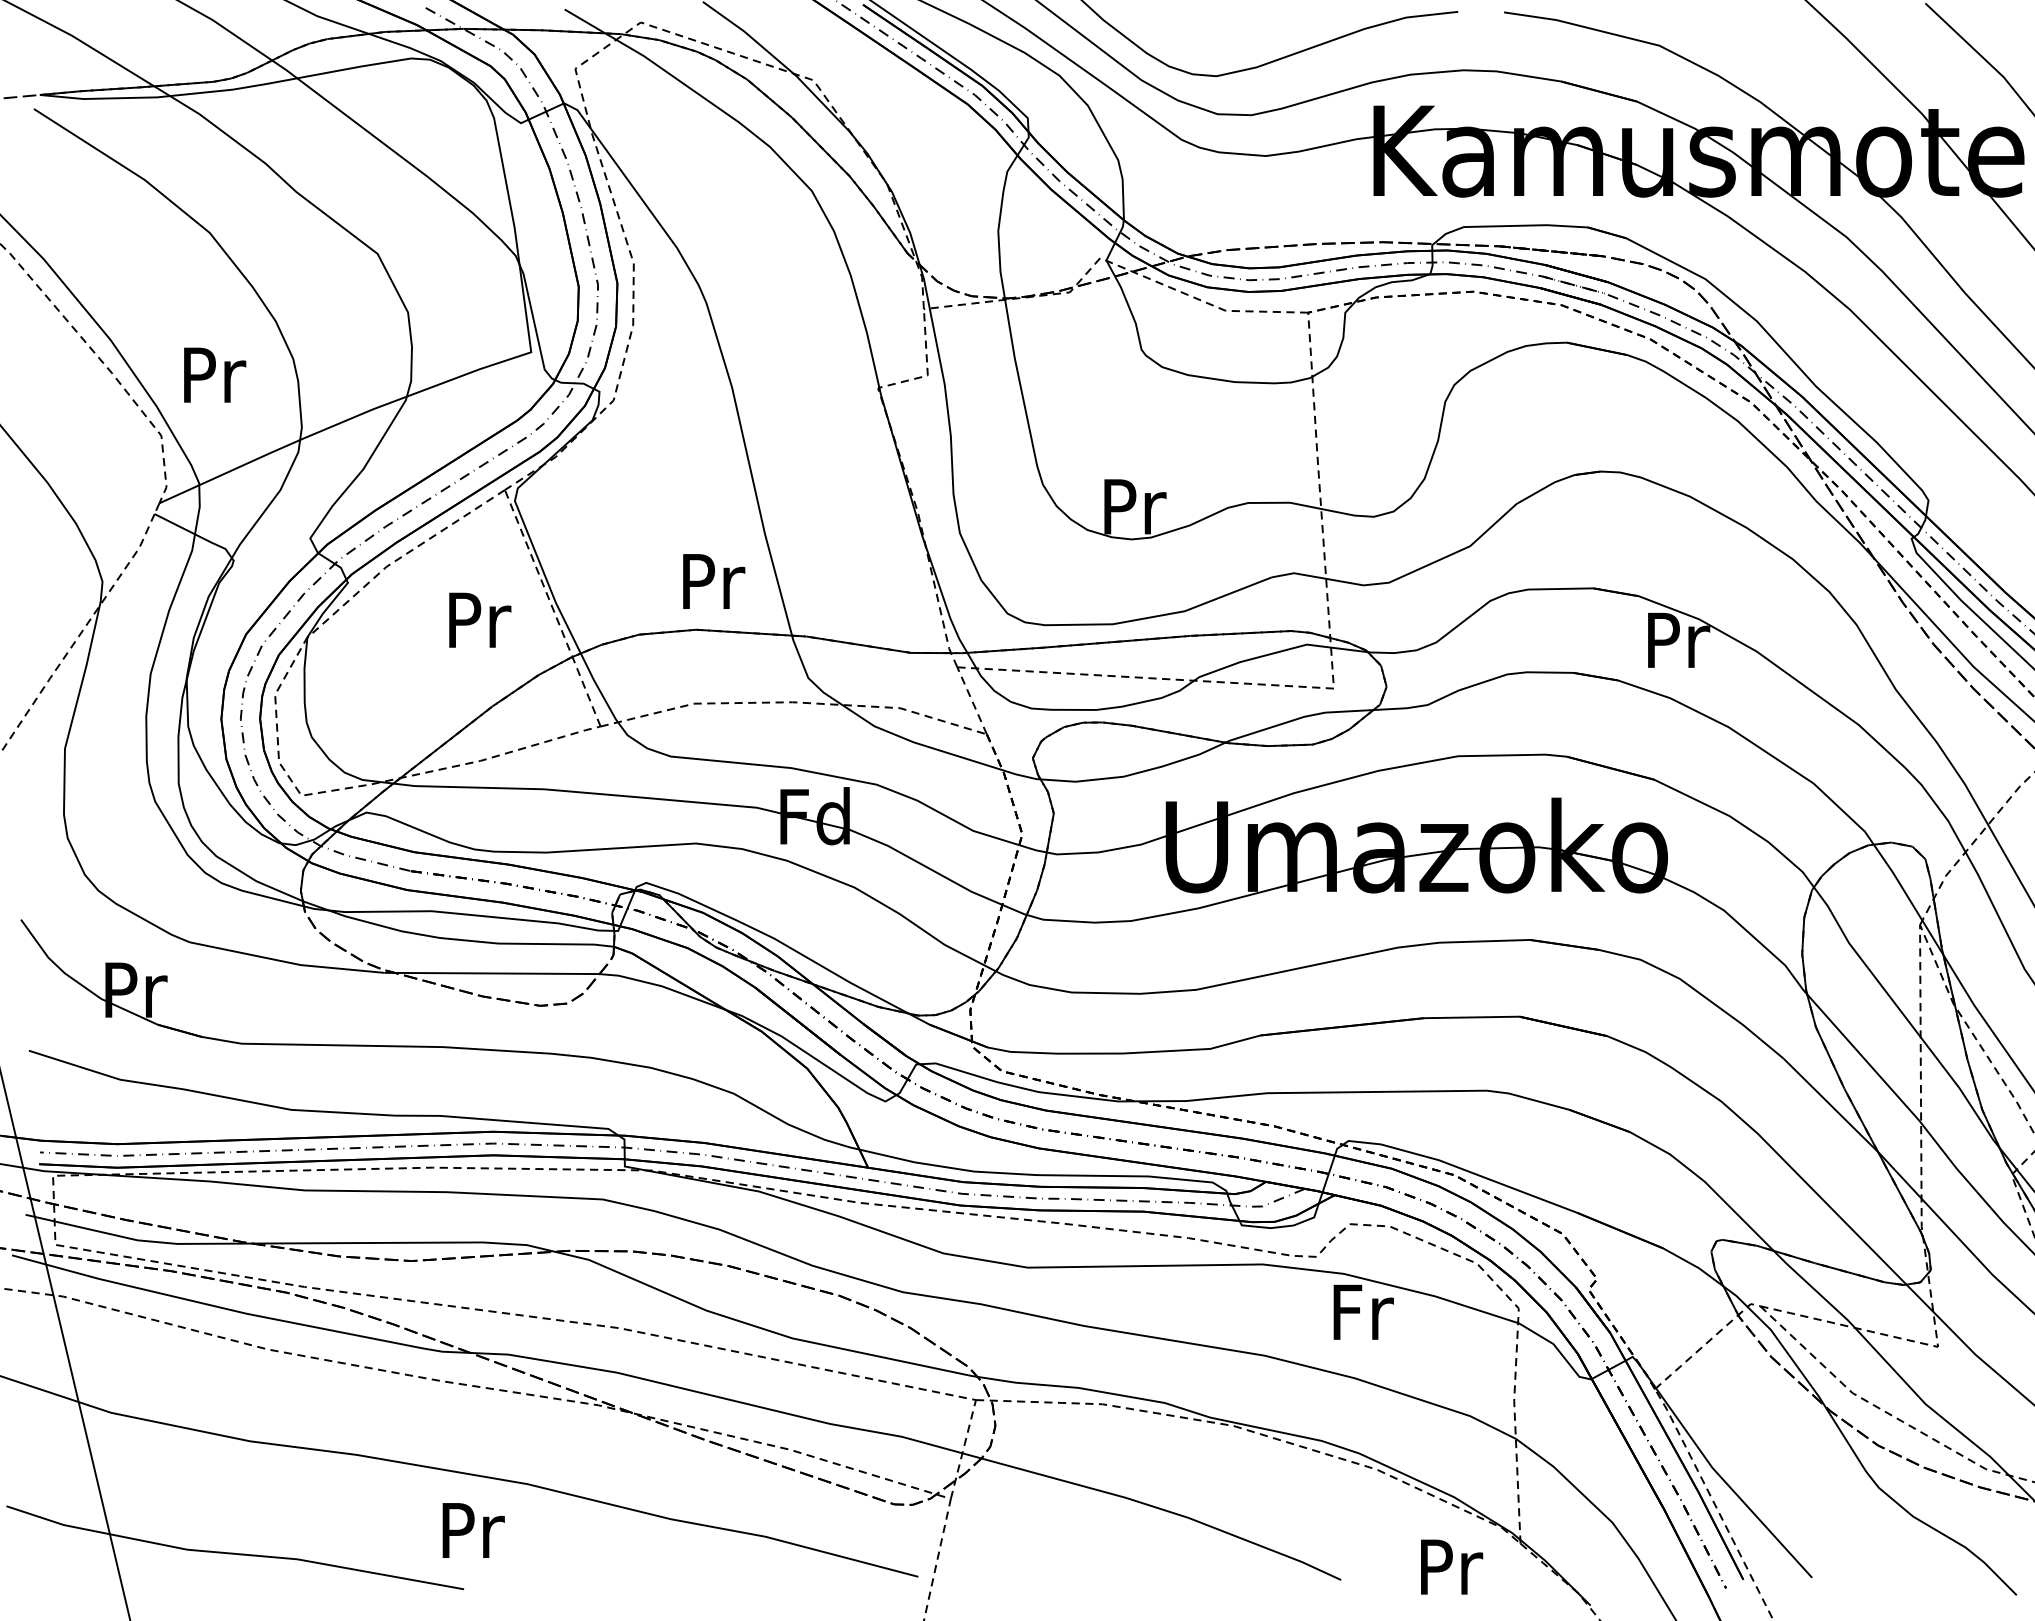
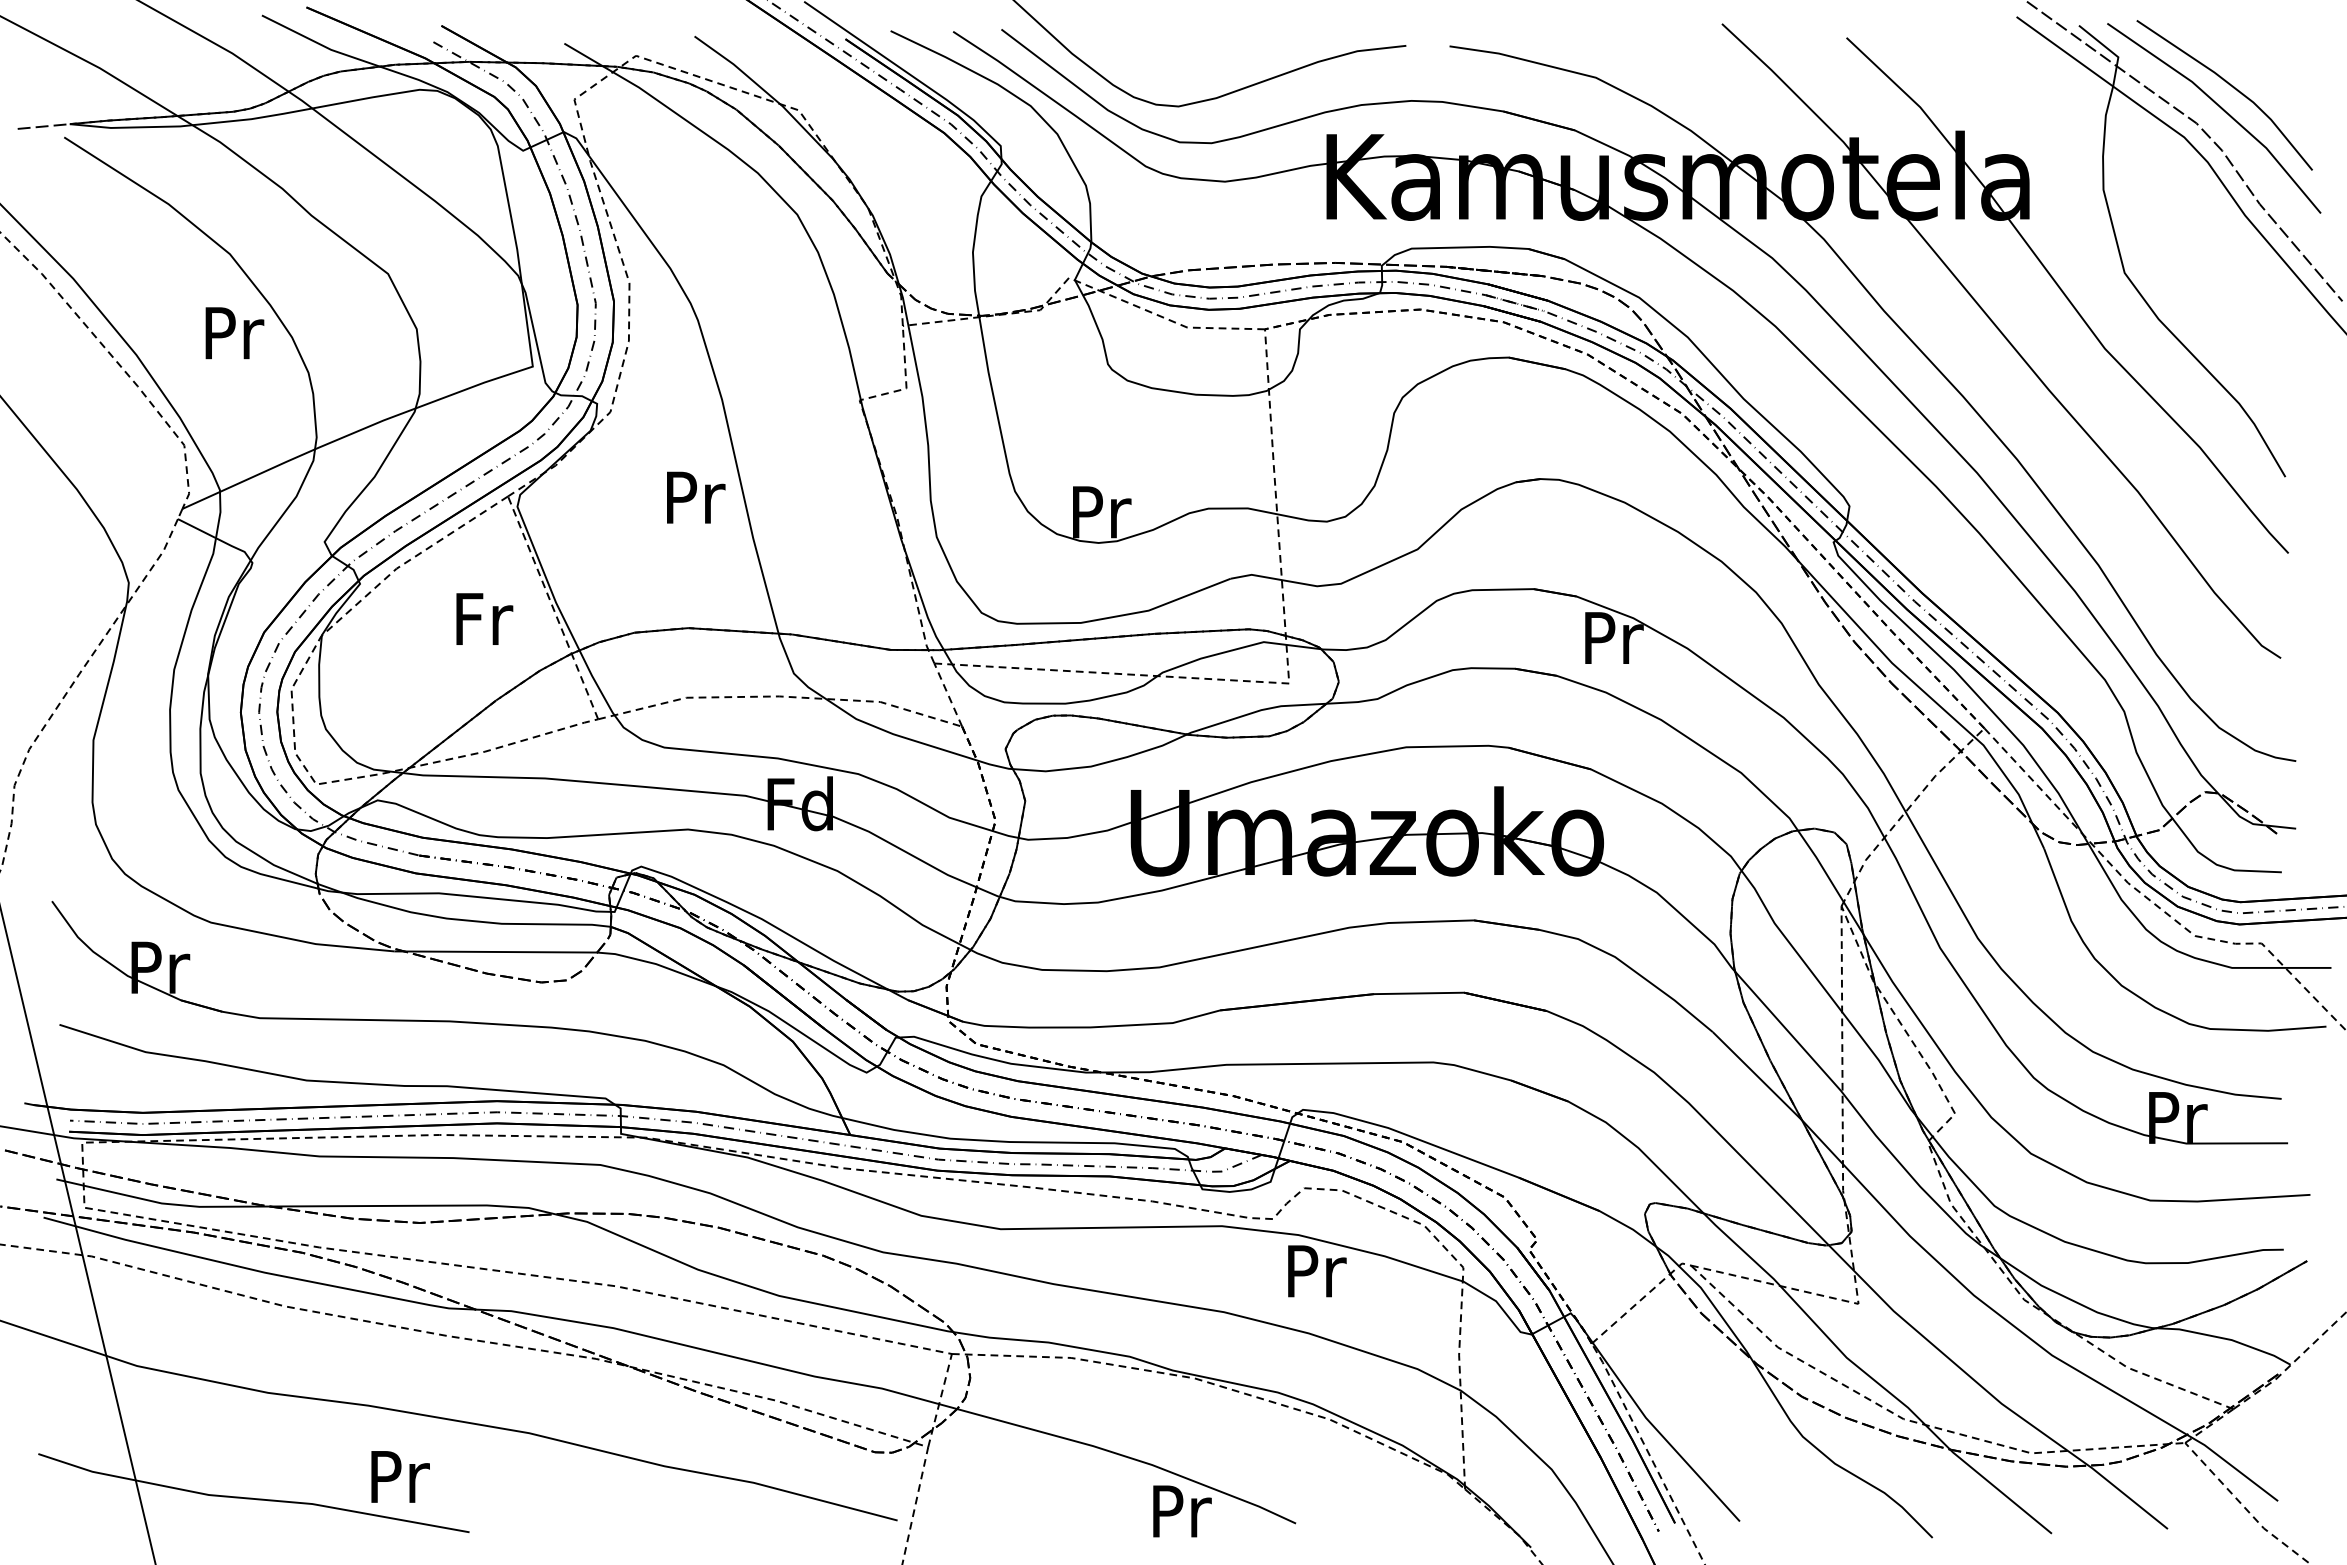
text: (214, 375) -> (234, 333), moved
text: (714, 581) -> (696, 497), moved
text: (479, 619) -> (484, 618), Pr -> Fr
text: (1363, 1312) -> (1317, 1271), Fr -> Pr
text: (473, 1530) -> (400, 1476), moved
text: (1452, 1567) -> (1182, 1511), moved

